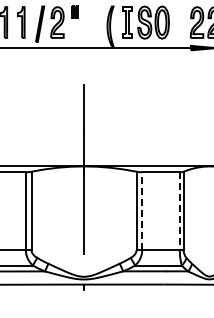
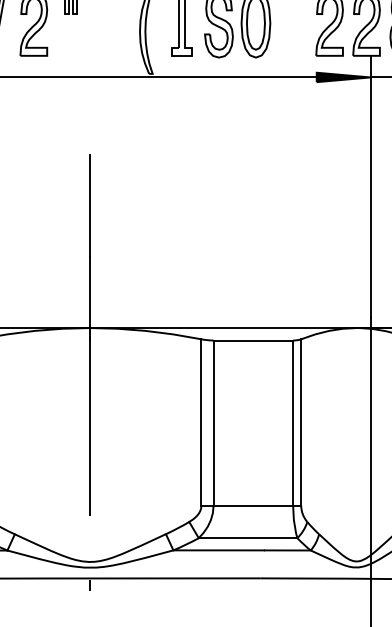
line: (142, 211) -> (214, 423), dashed -> solid
line: (179, 211) -> (292, 423), dashed -> solid

